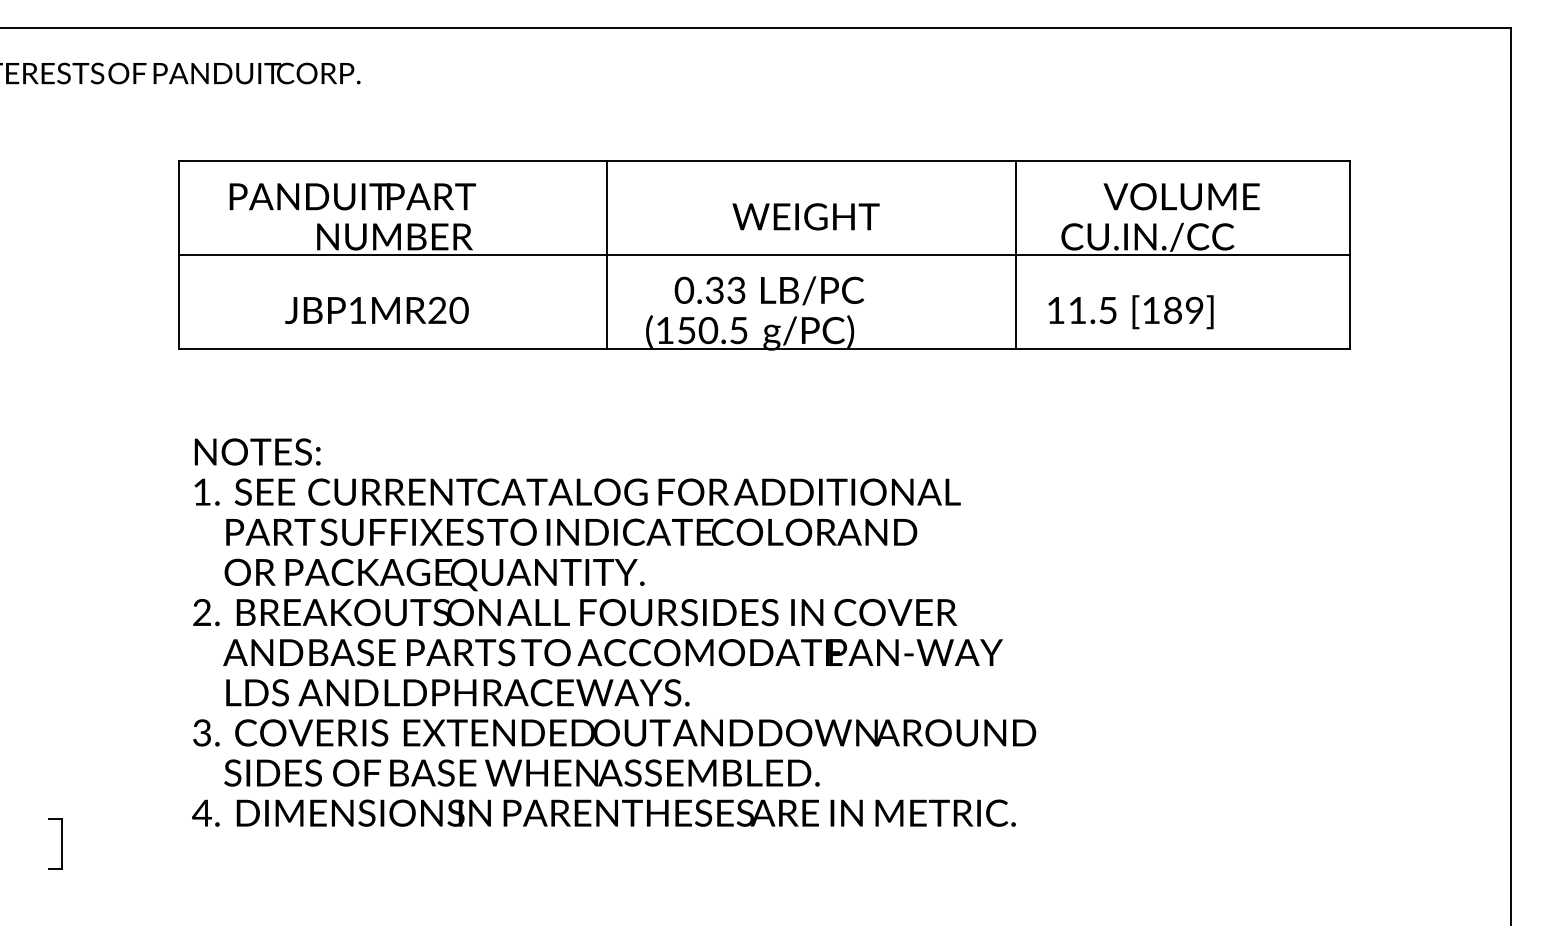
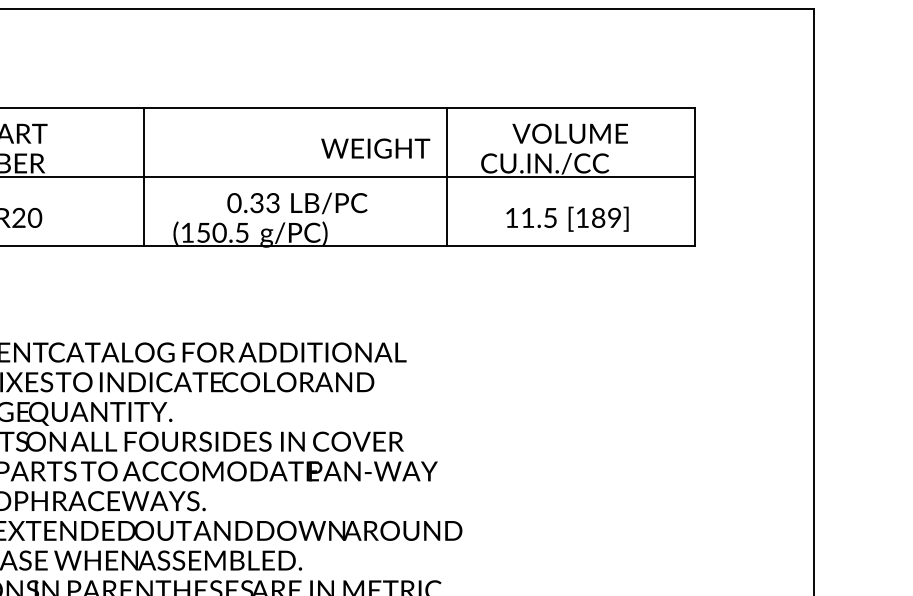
text: (805, 216) -> (375, 148), moved
text: (768, 290) -> (296, 203), moved
text: (1130, 312) -> (567, 219), moved

